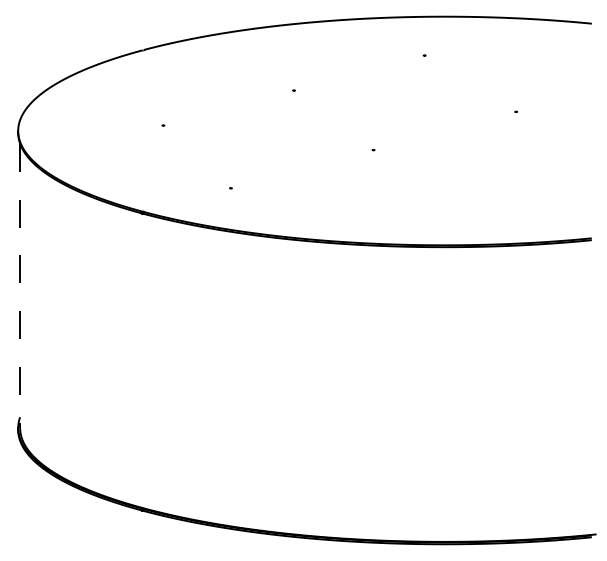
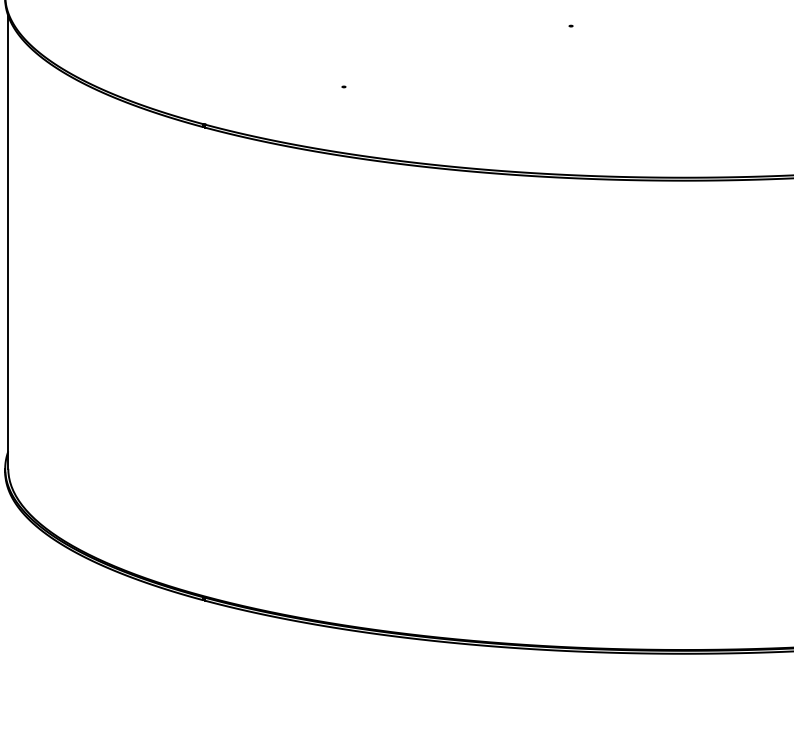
line: (20, 286) -> (8, 243), dashed -> solid

